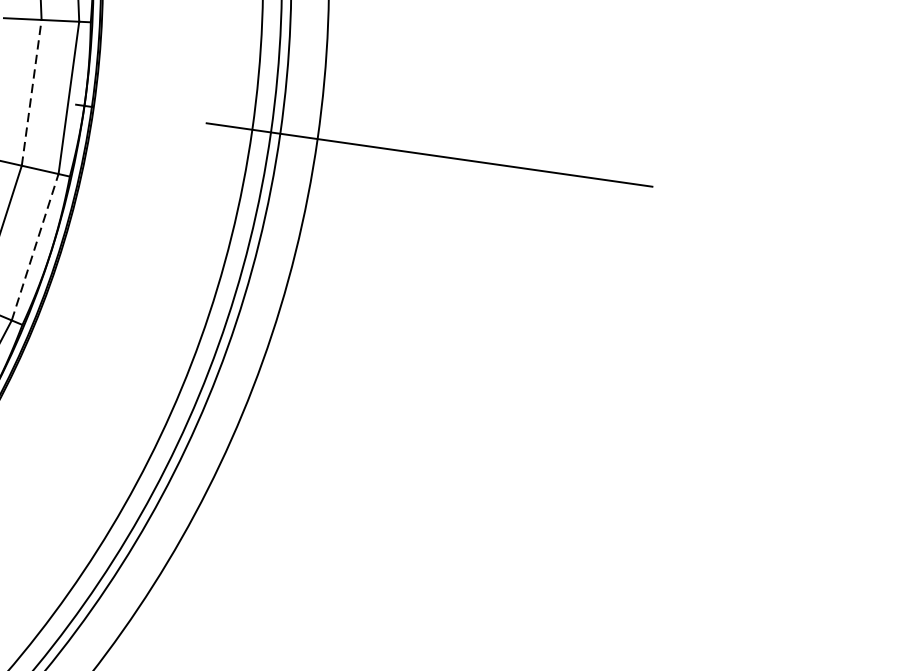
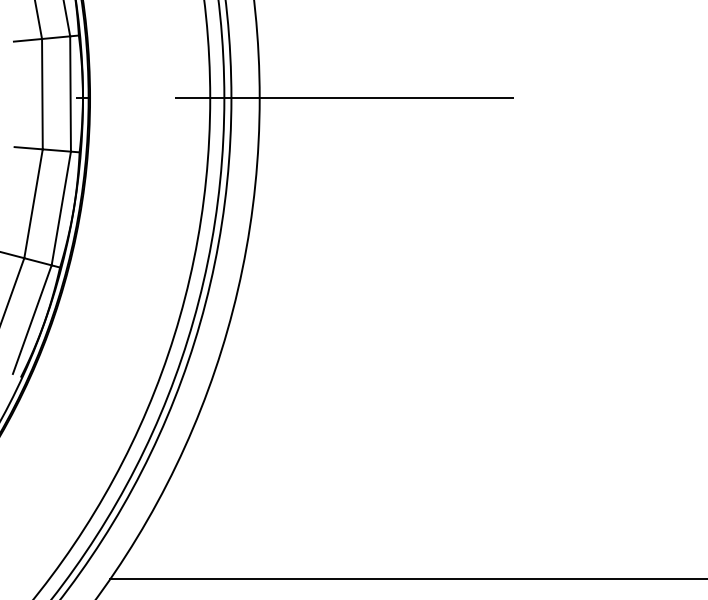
line: (31, 91) -> (42, 93), dashed -> solid
line: (35, 247) -> (61, 208), dashed -> solid

